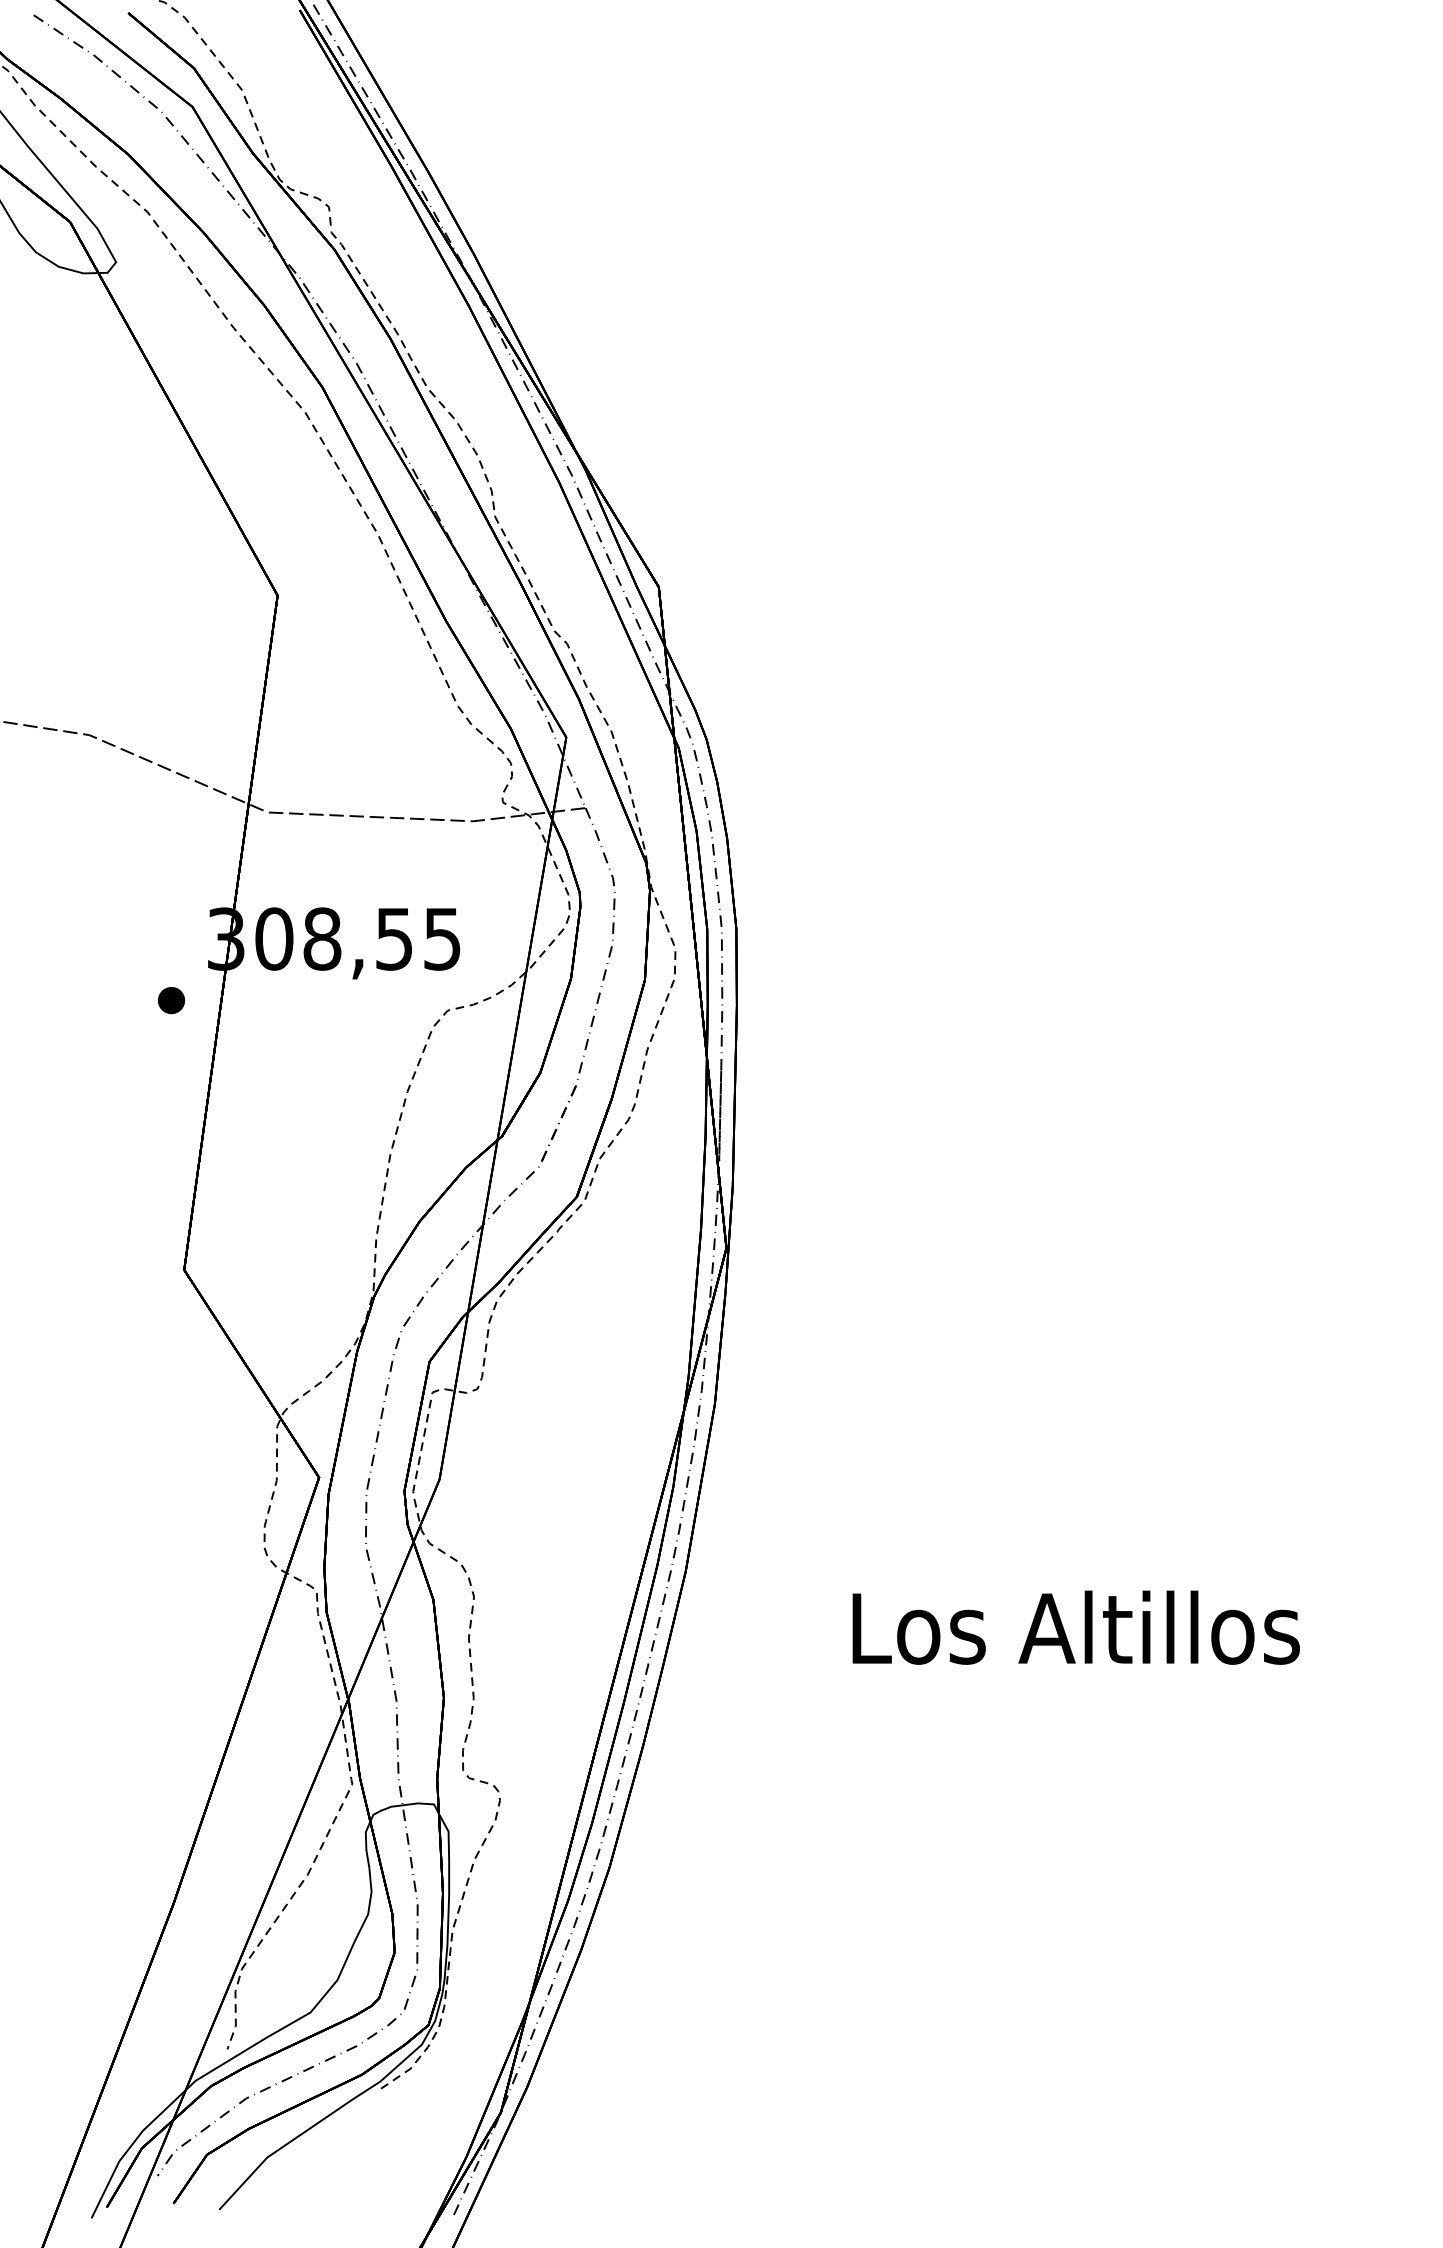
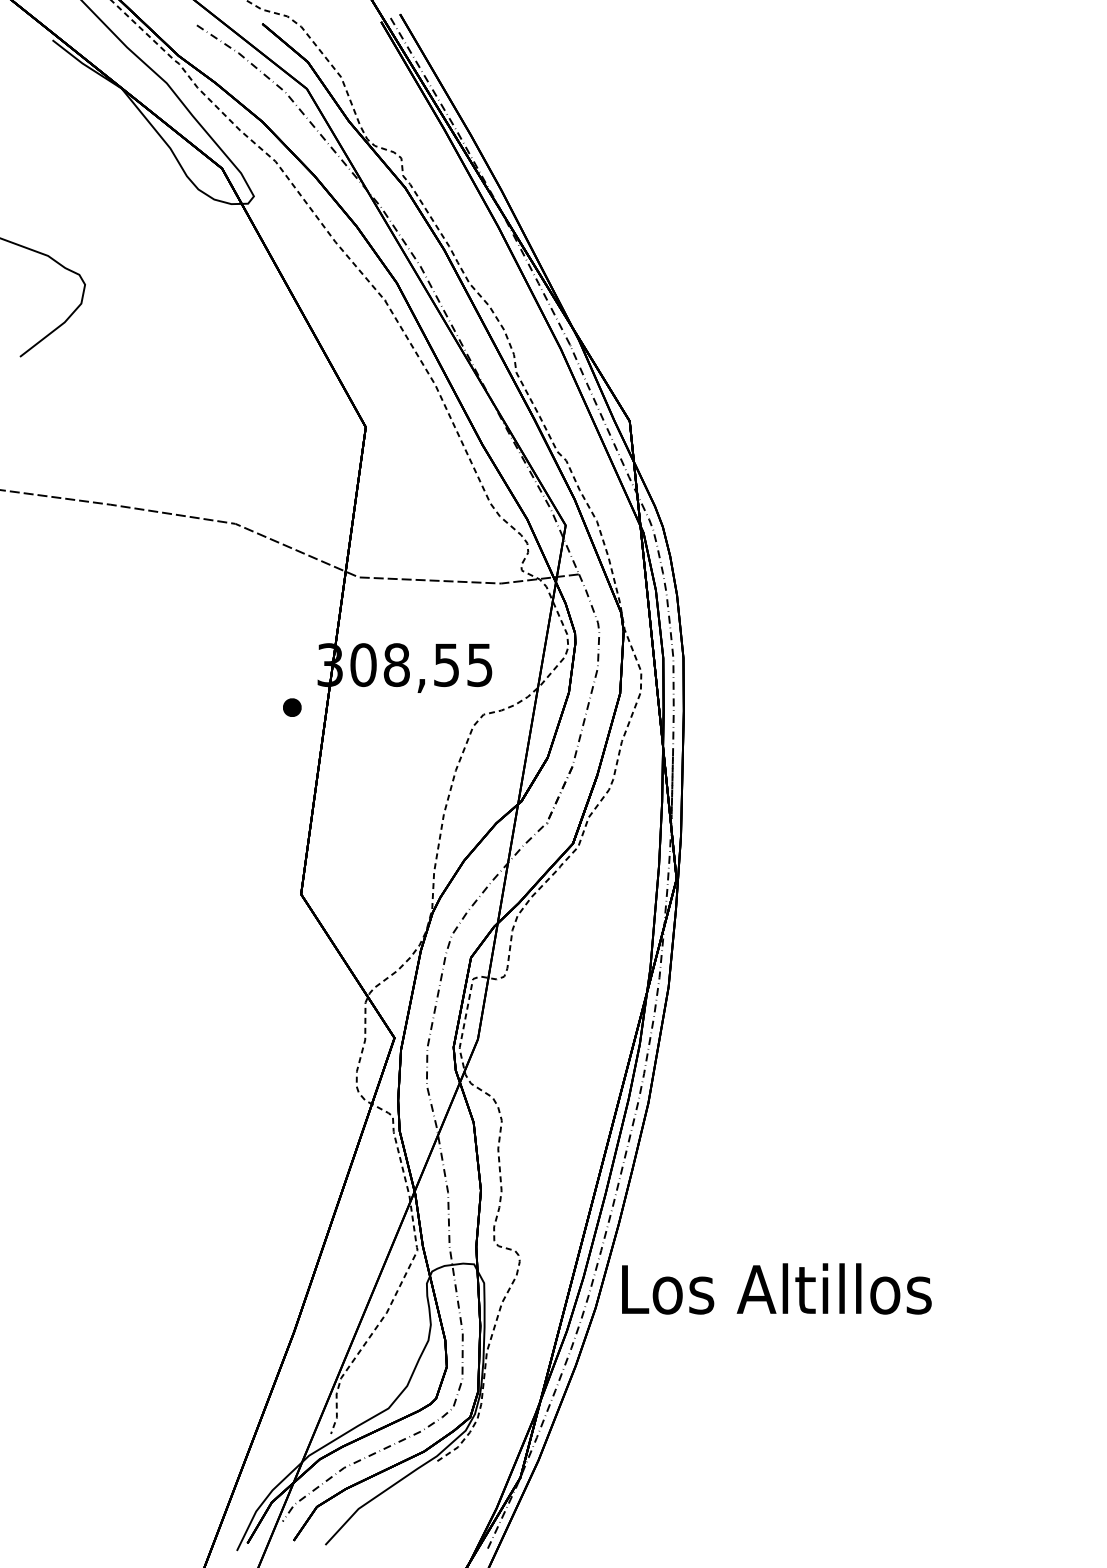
text: (1075, 1627) -> (776, 1288), moved

